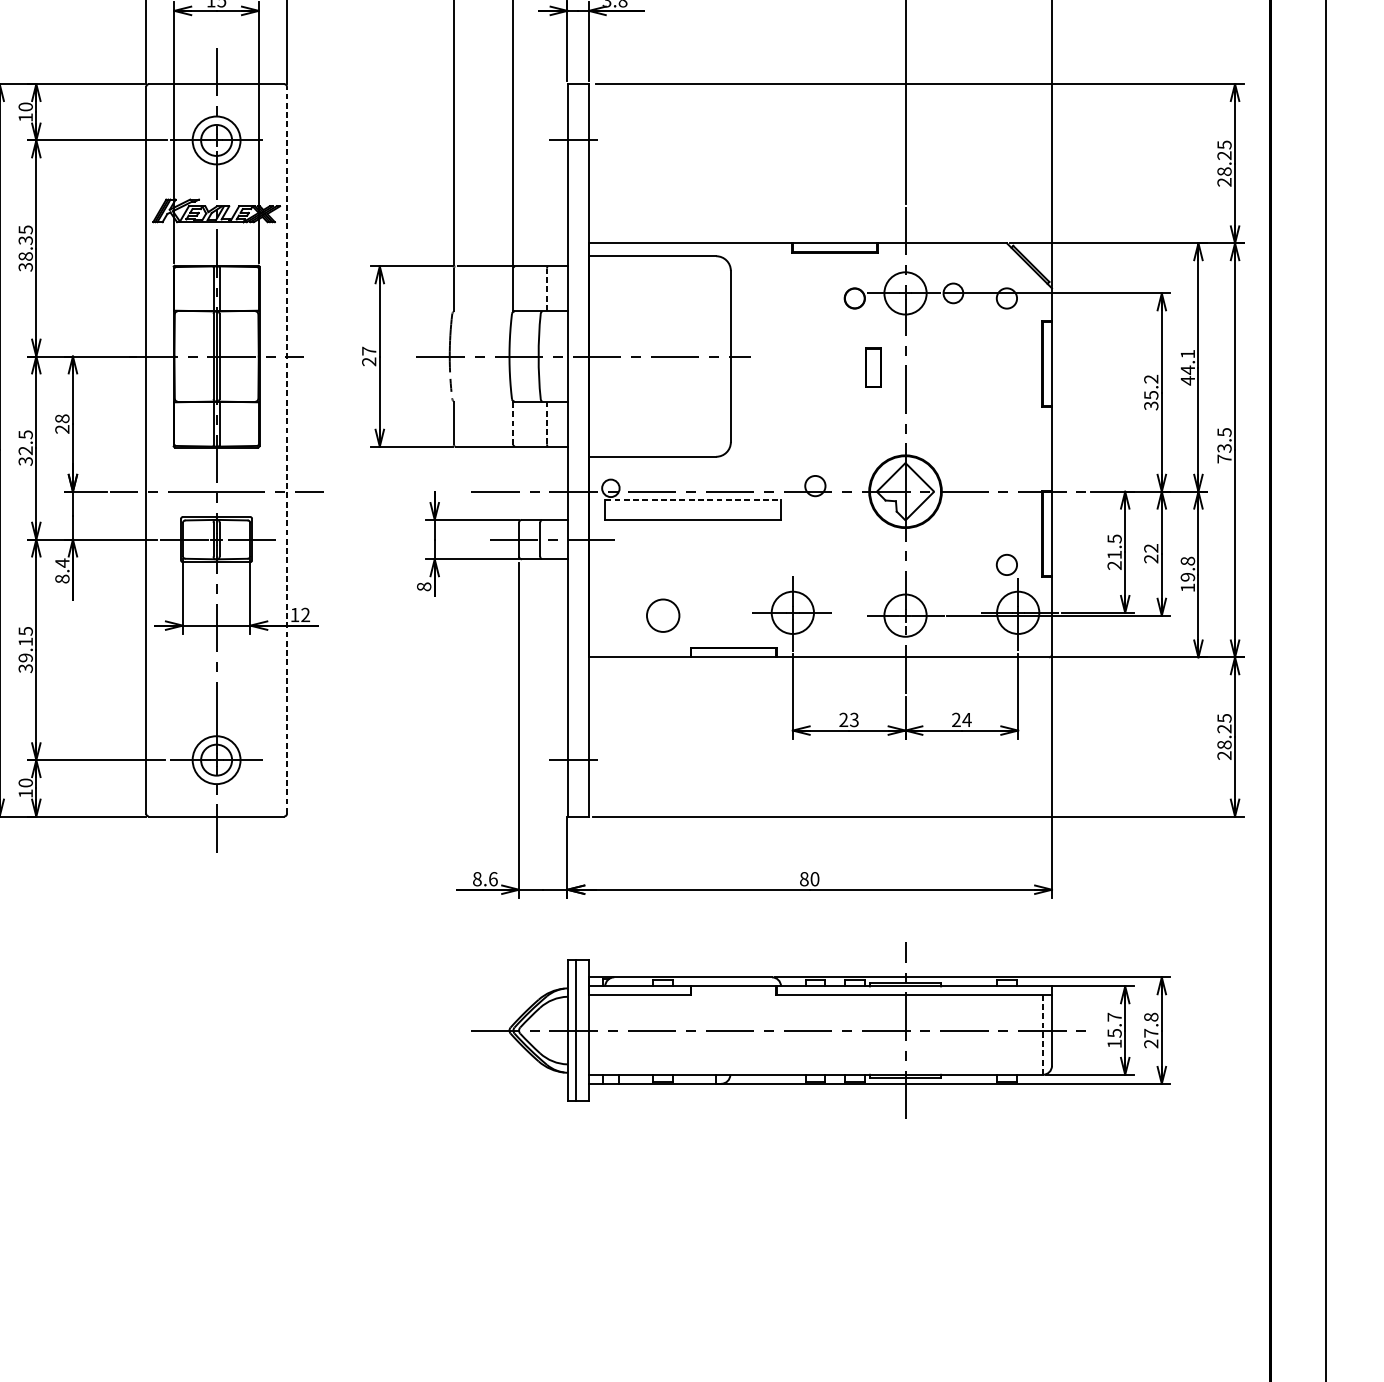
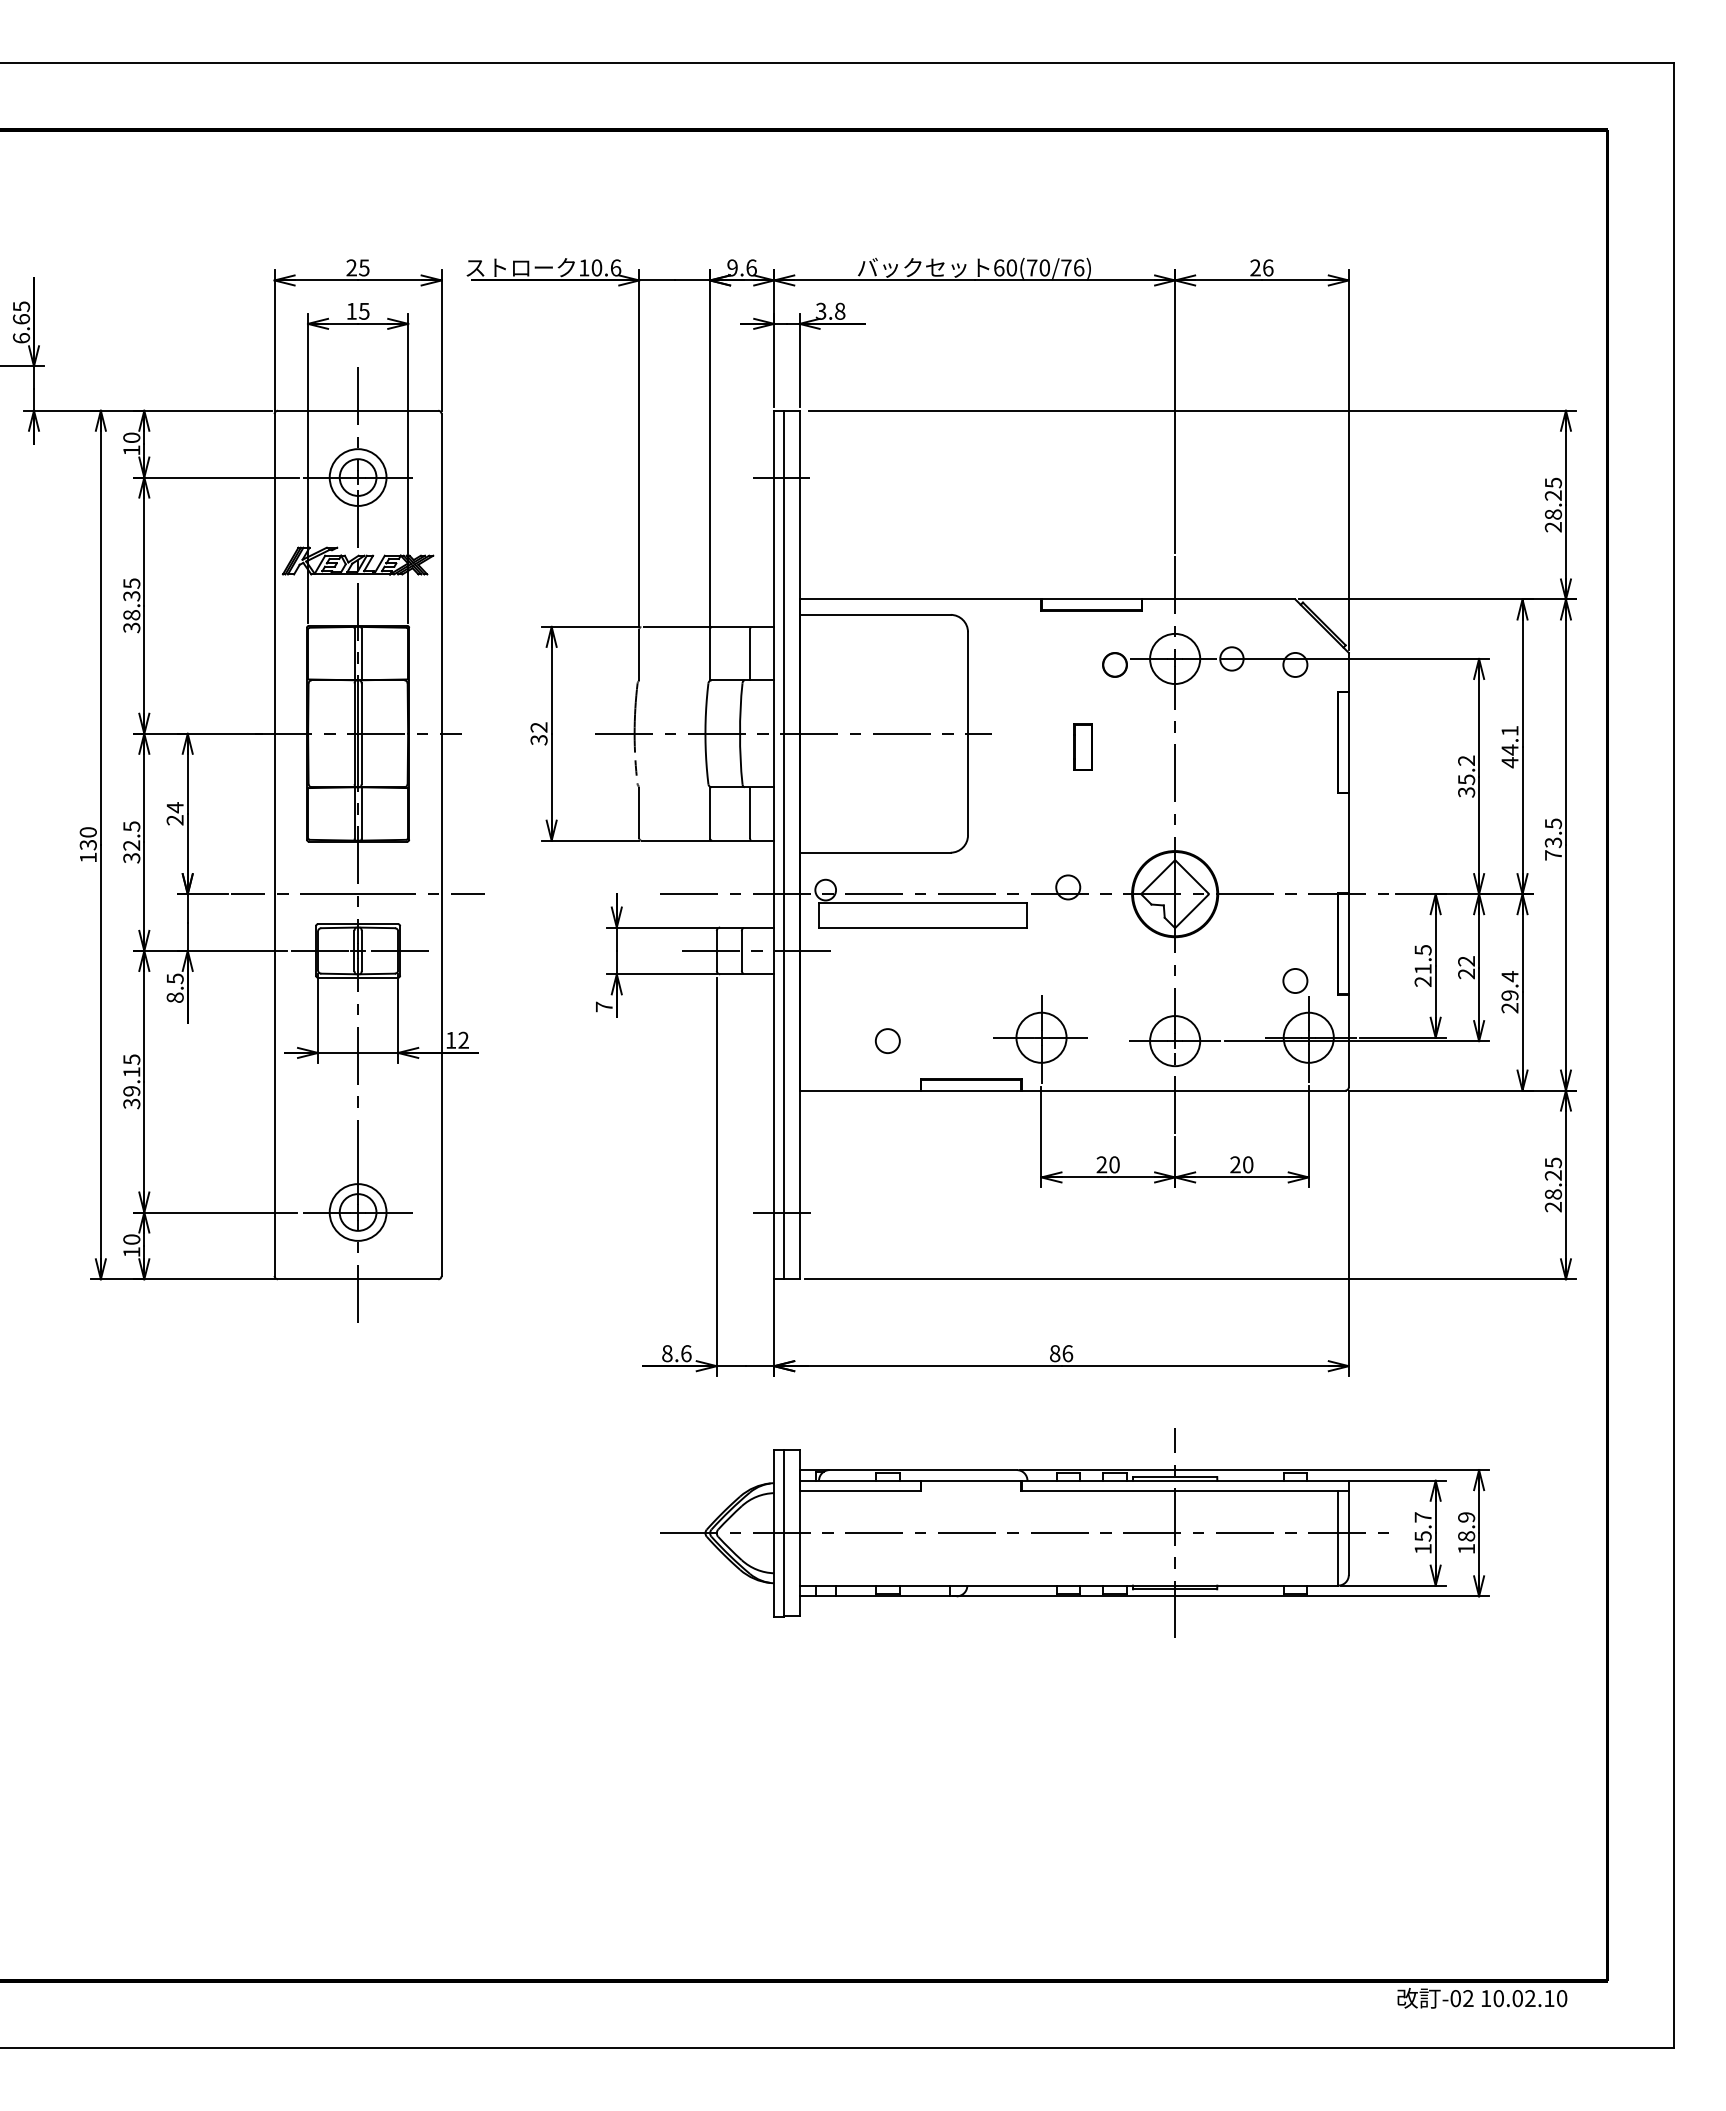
line: (546, 289) -> (749, 654), dashed -> solid
text: (368, 356) -> (538, 733), 27 -> 32
part: (872, 367) -> (1082, 746), moved
text: (61, 418) -> (174, 807), 28 -> 24
line: (513, 422) -> (710, 812), dashed -> solid
line: (546, 422) -> (749, 812), dashed -> solid
line: (576, 449) -> (784, 844), added
line: (286, 450) -> (441, 845), dashed -> solid
line: (693, 499) -> (923, 903), dashed -> solid
text: (62, 562) -> (175, 978), 8.4 -> 8.5
text: (1187, 574) -> (1509, 992), 19.8 -> 29.4
text: (423, 586) -> (603, 1006), 8 -> 7
circle: (662, 615) -> (887, 1040), size x0.62
text: (854, 719) -> (1114, 1164), 23 -> 20
text: (966, 719) -> (1247, 1164), 24 -> 20
text: (814, 879) -> (1067, 1353), 80 -> 86
text: (1151, 1030) -> (1466, 1533), 27.8 -> 18.9
line: (1043, 1035) -> (1338, 1538), dashed -> solid

